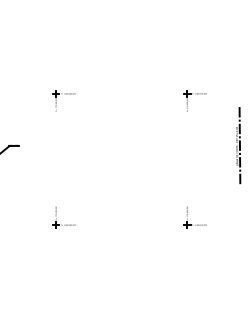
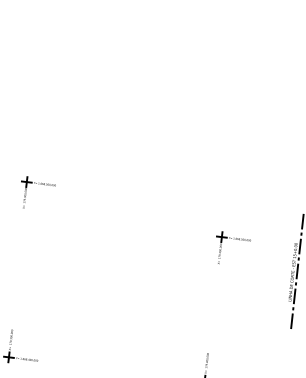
part: (62, 94) -> (36, 184), moved
part: (195, 94) -> (233, 239), moved

